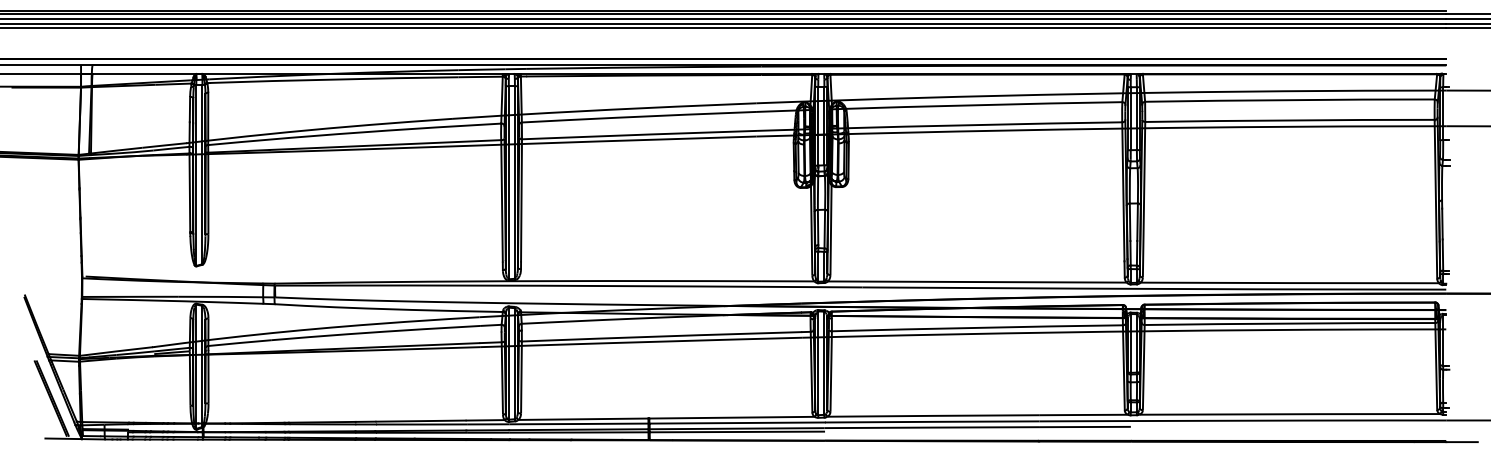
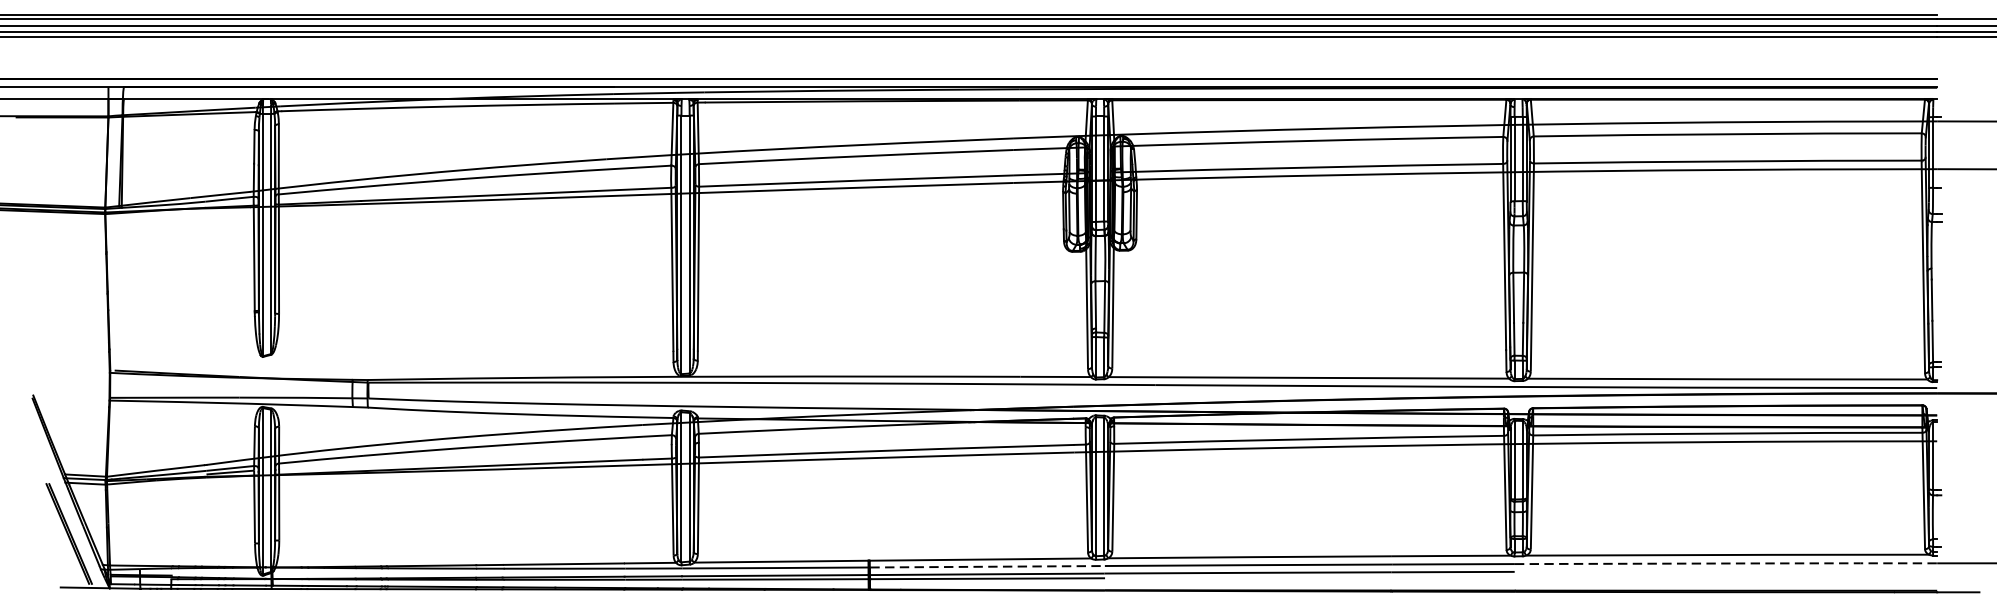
line: (1289, 420) -> (1727, 563), solid -> dashed
line: (737, 423) -> (987, 567), solid -> dashed

